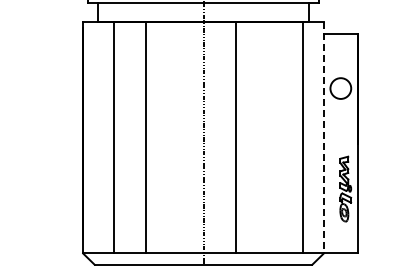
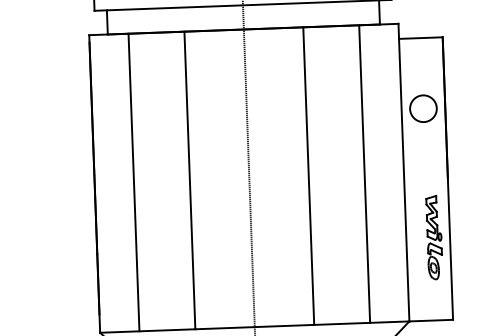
line: (146, 137) -> (190, 180), moved
line: (235, 137) -> (308, 175), moved
line: (303, 137) -> (364, 173), moved
line: (323, 137) -> (403, 172), dashed -> solid

